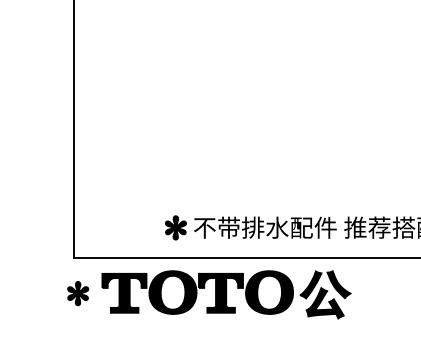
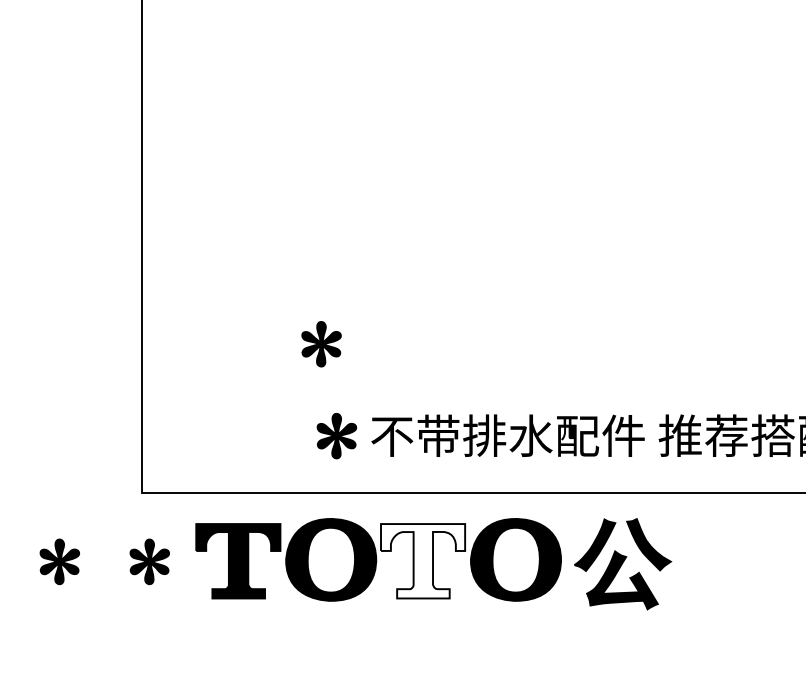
part: (167, 179) -> (320, 343), added
fill: (220, 292) -> (422, 559), removed
part: (31, 293) -> (60, 561), added

